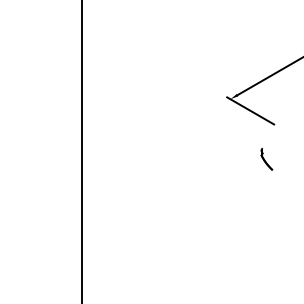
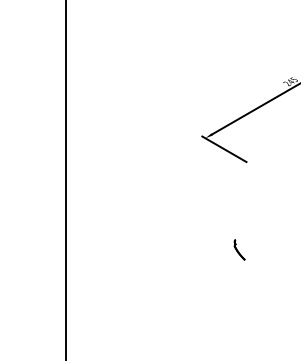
part: (266, 158) -> (239, 249), moved

